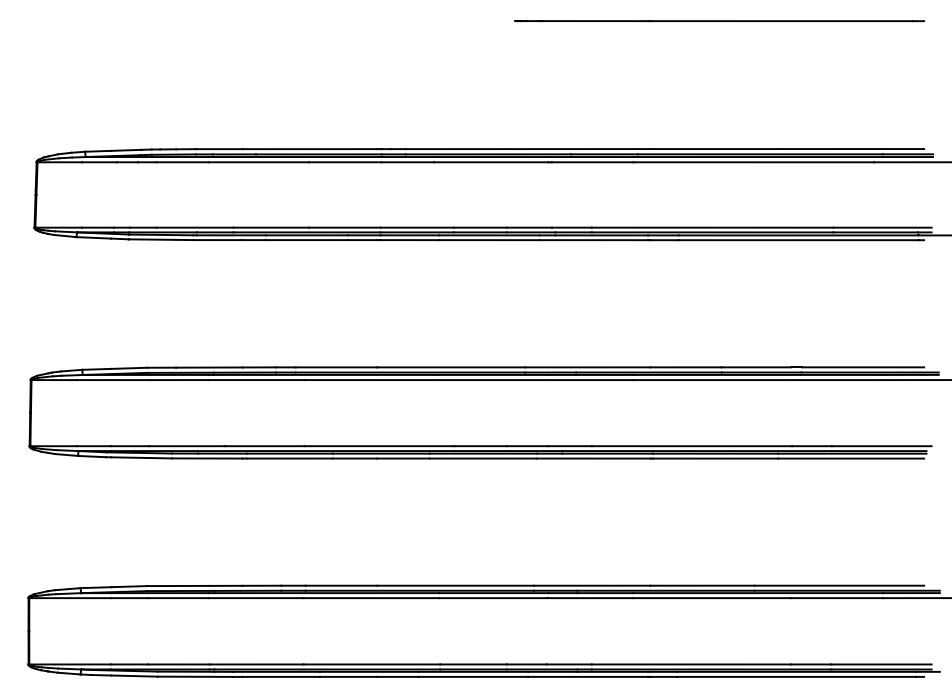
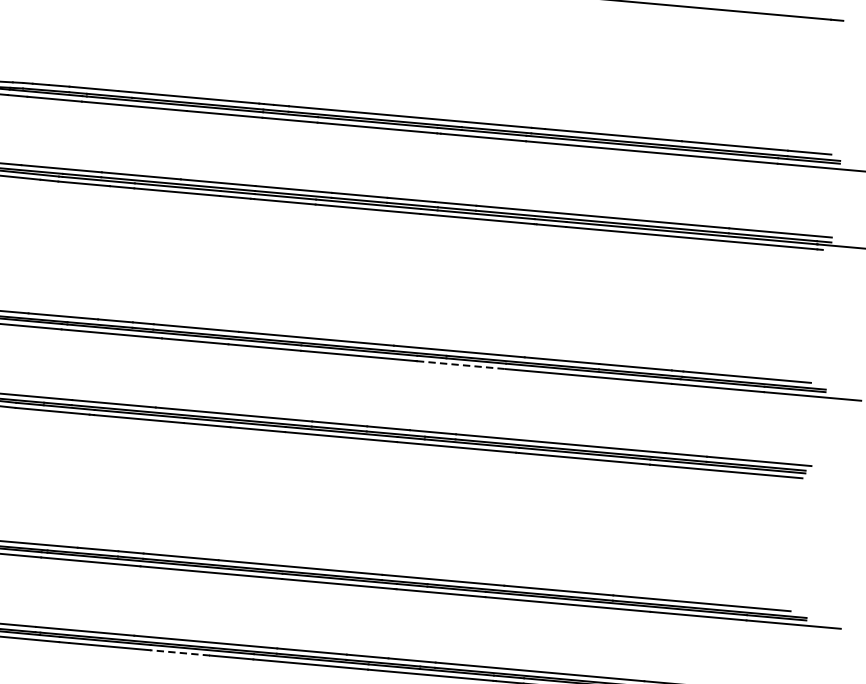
line: (591, 380) -> (461, 365), solid -> dashed
line: (348, 676) -> (180, 652), solid -> dashed

